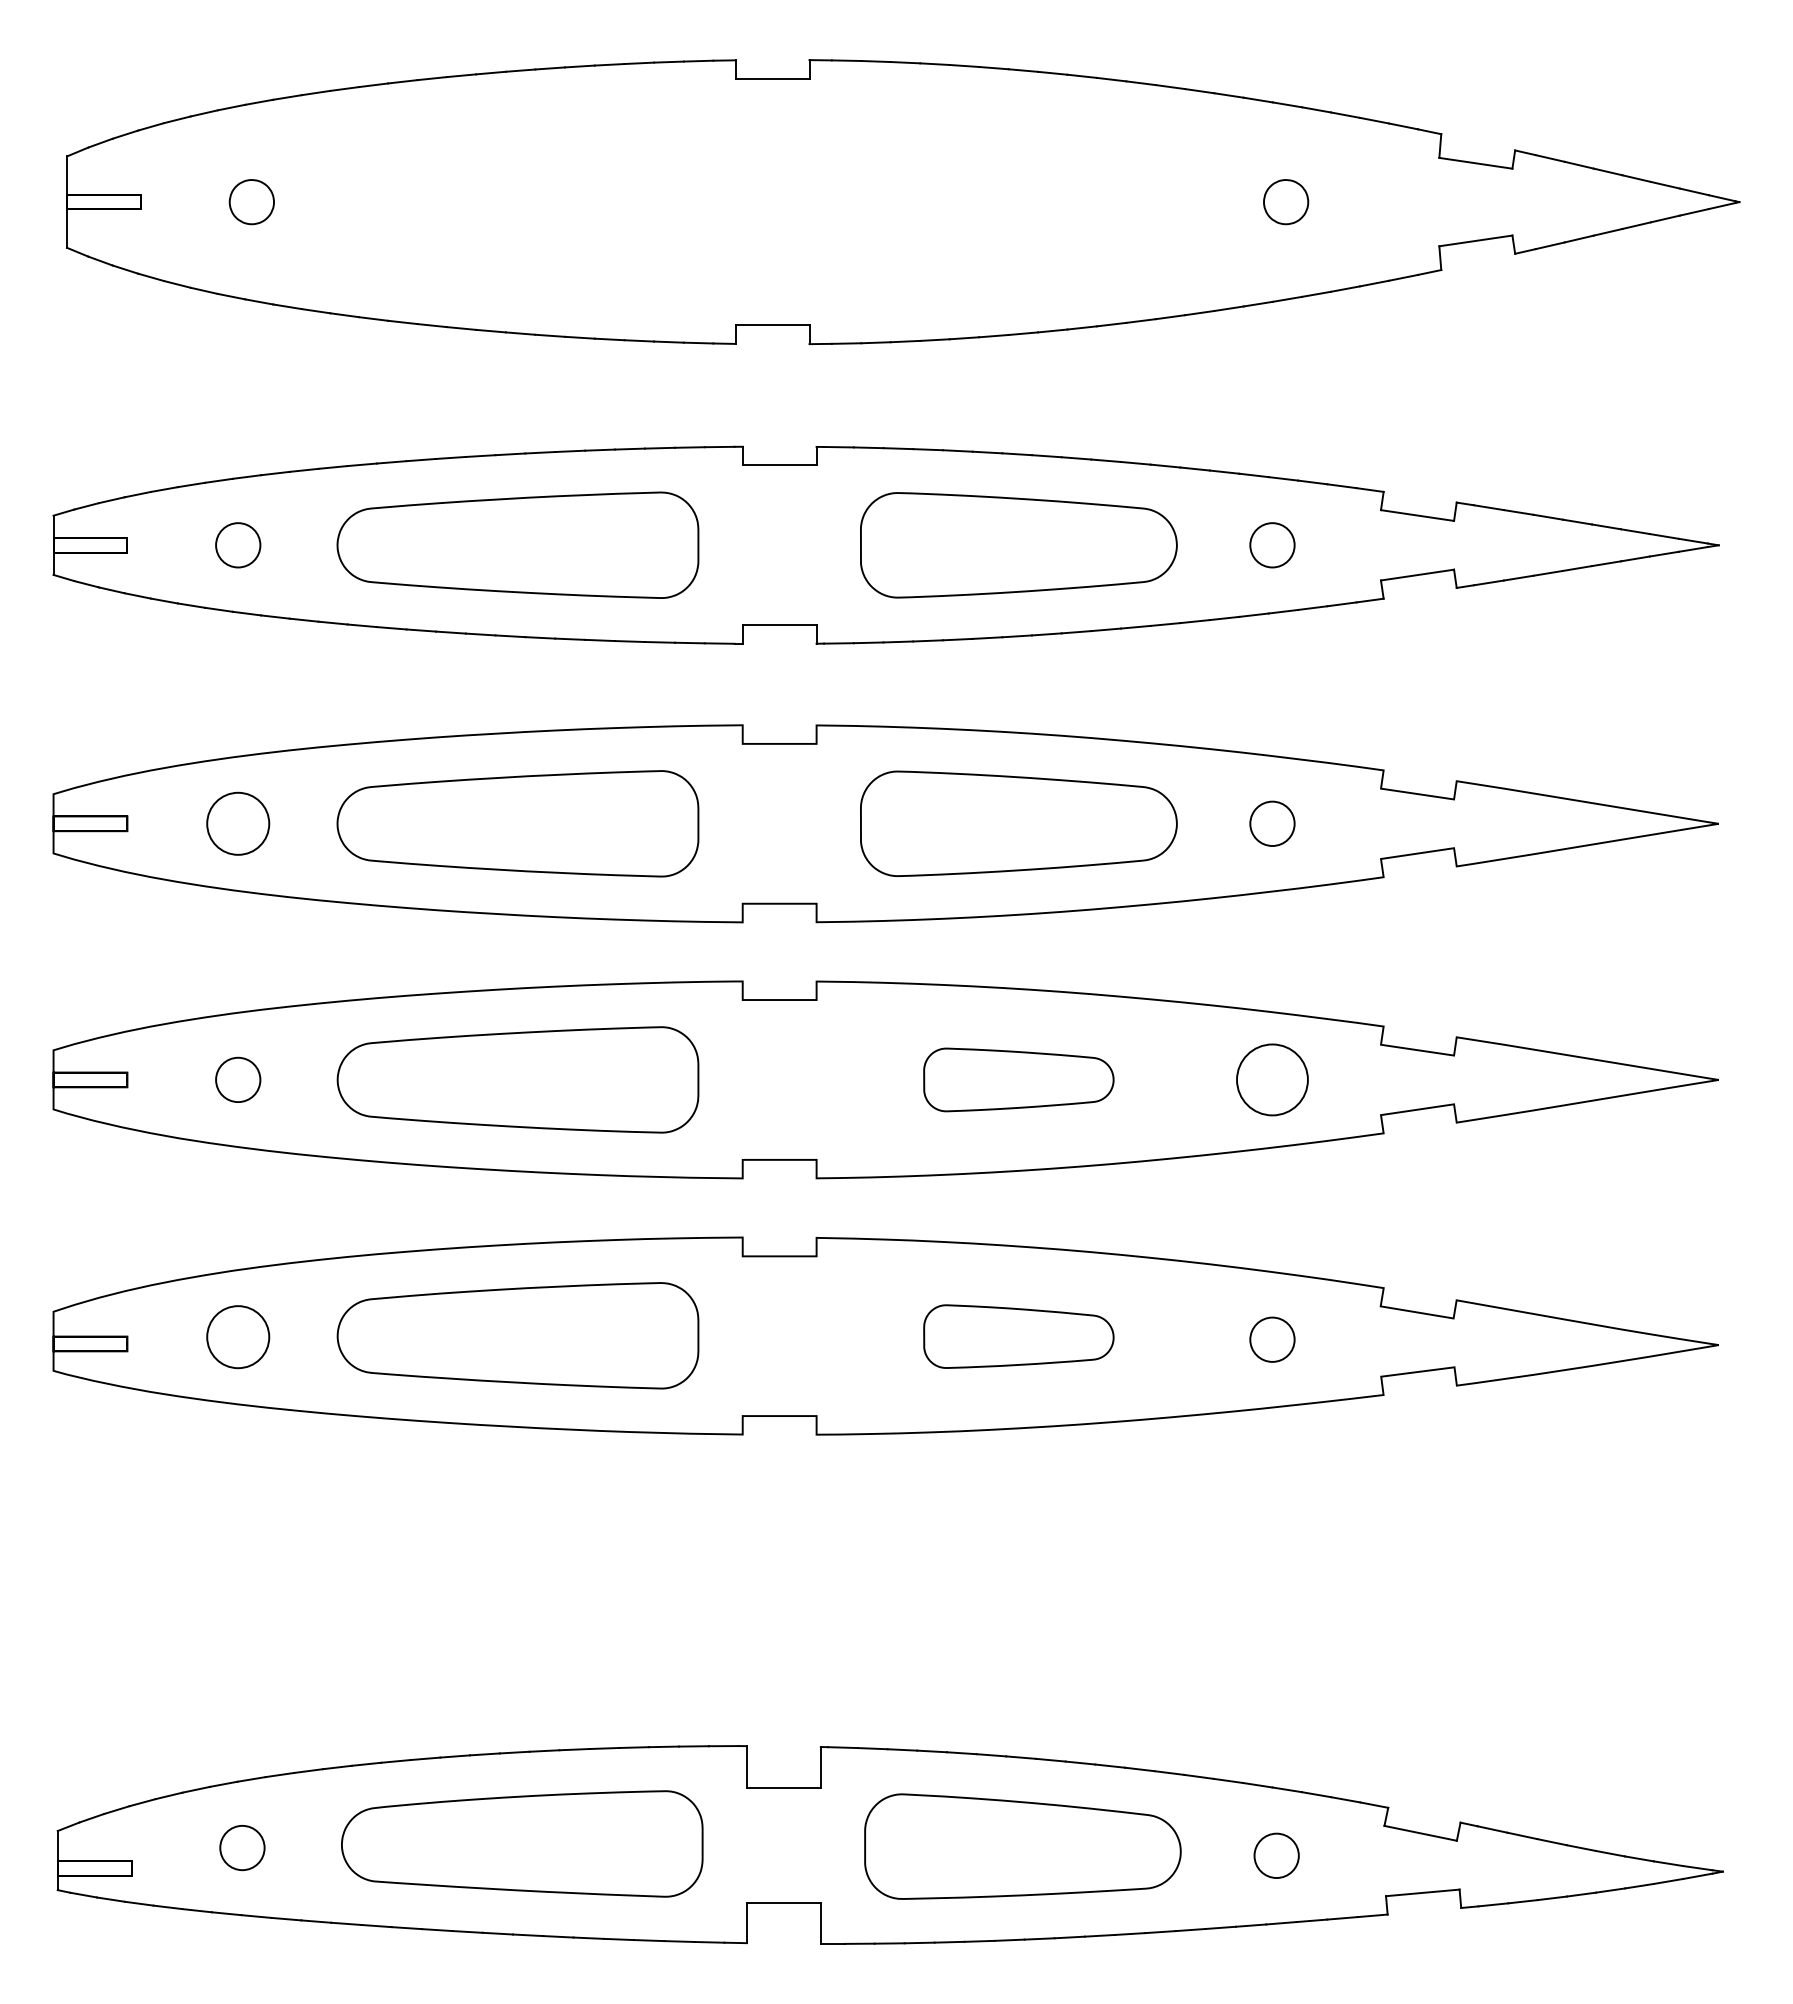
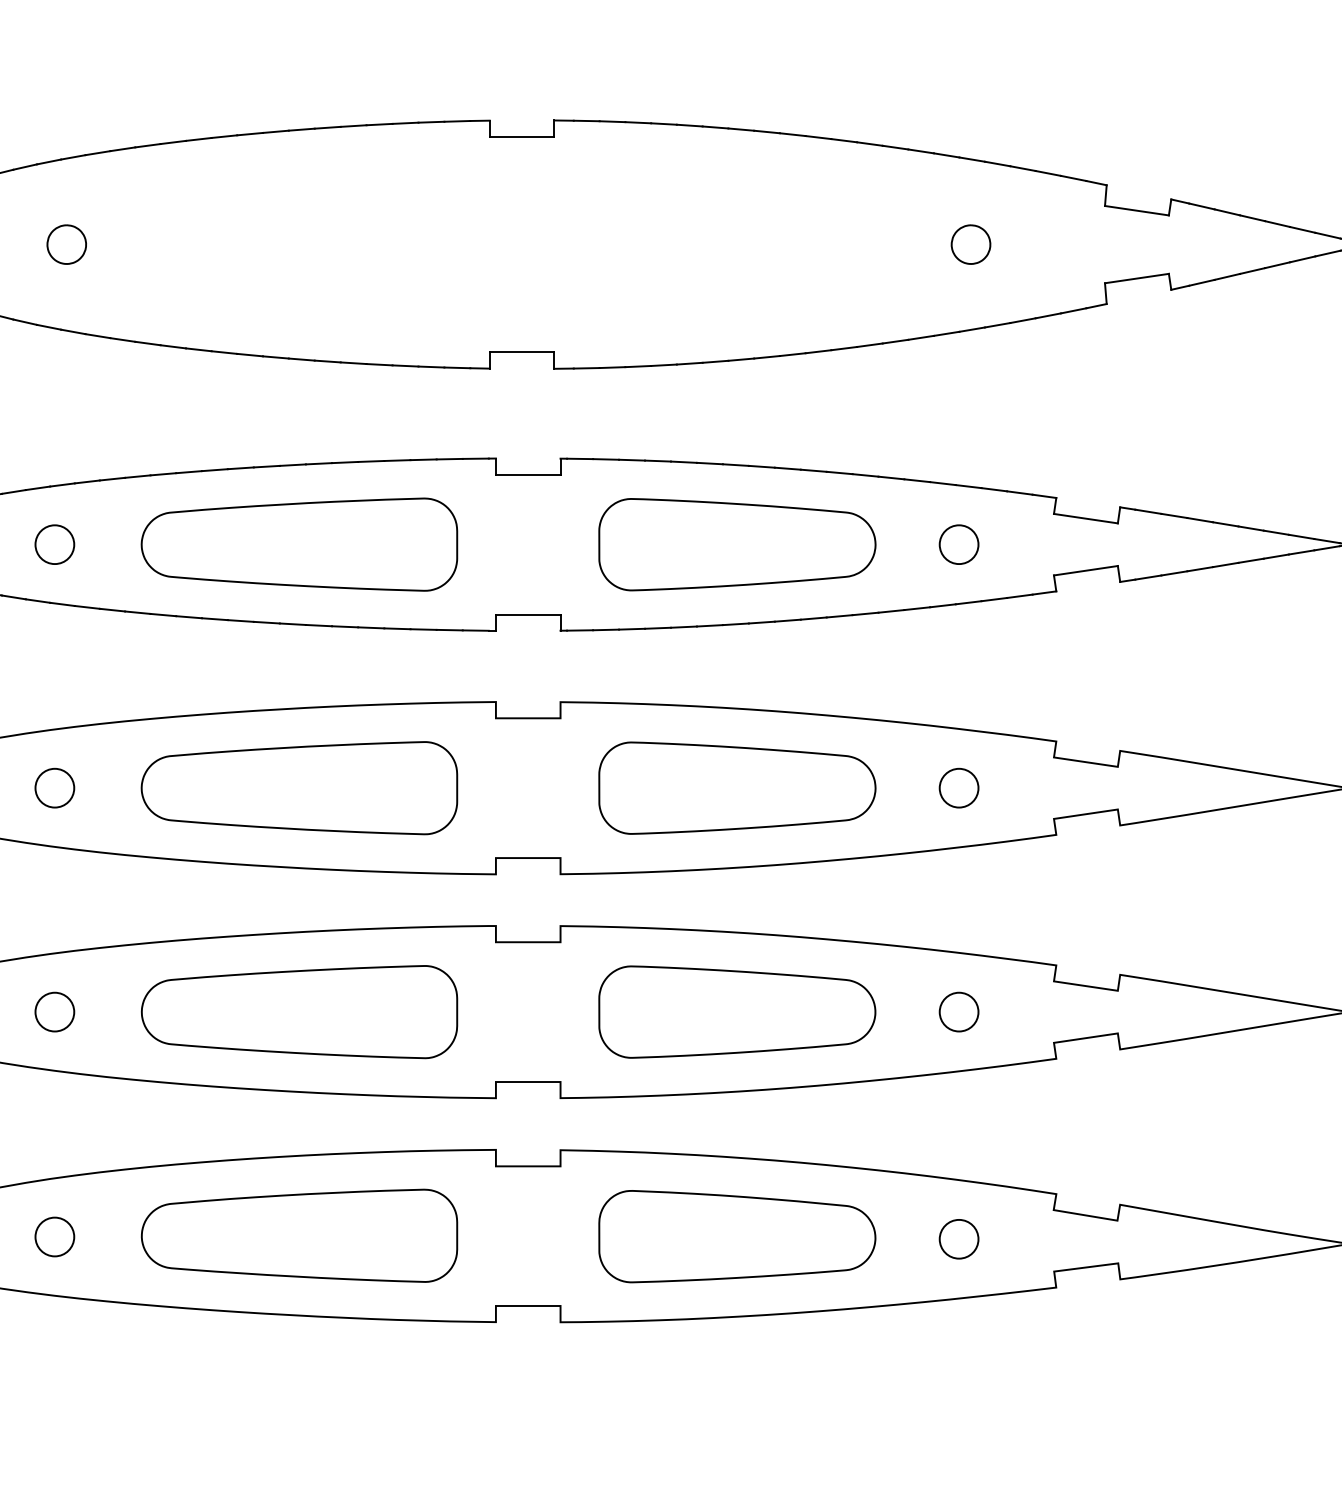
circle: (238, 823) -> (55, 787), size x0.71
part: (1018, 1079) -> (737, 1011), size x1.67
circle: (1272, 1079) -> (959, 1011), size x0.62
part: (1018, 1336) -> (737, 1236), size x1.67
circle: (238, 1337) -> (55, 1237), size x0.71

